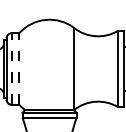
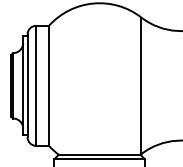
line: (11, 68) -> (35, 85), dashed -> solid
line: (19, 68) -> (49, 85), dashed -> solid

